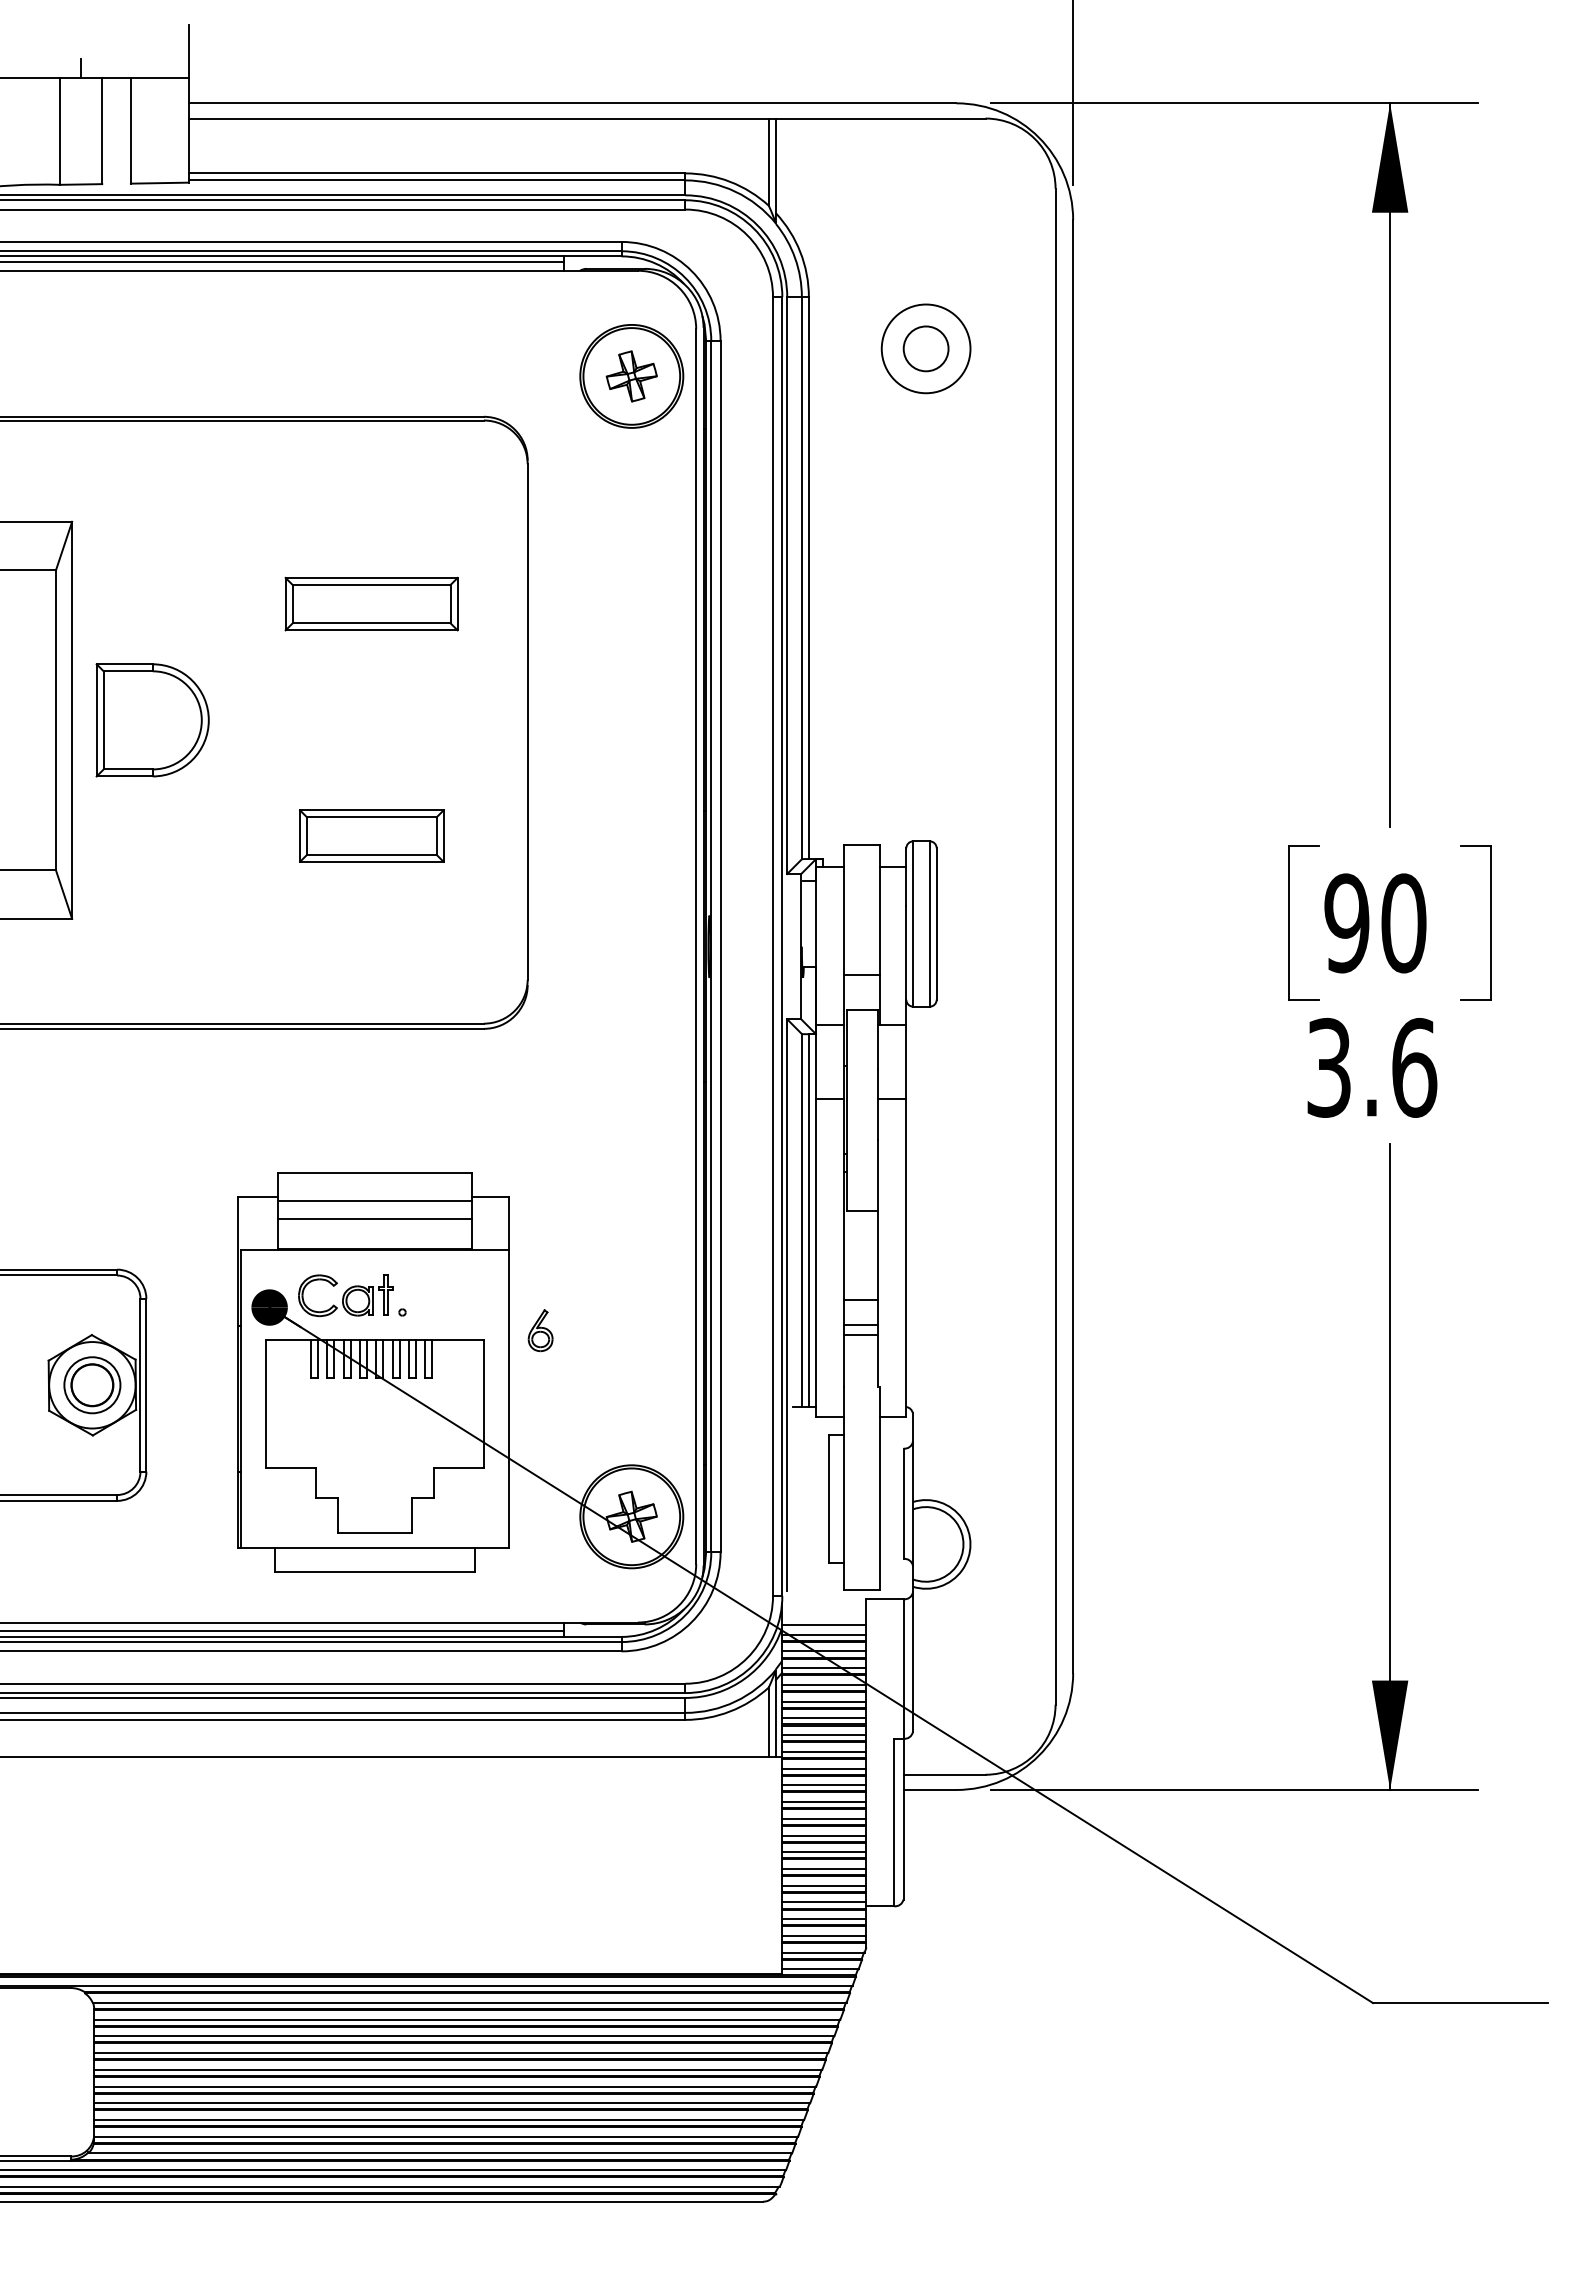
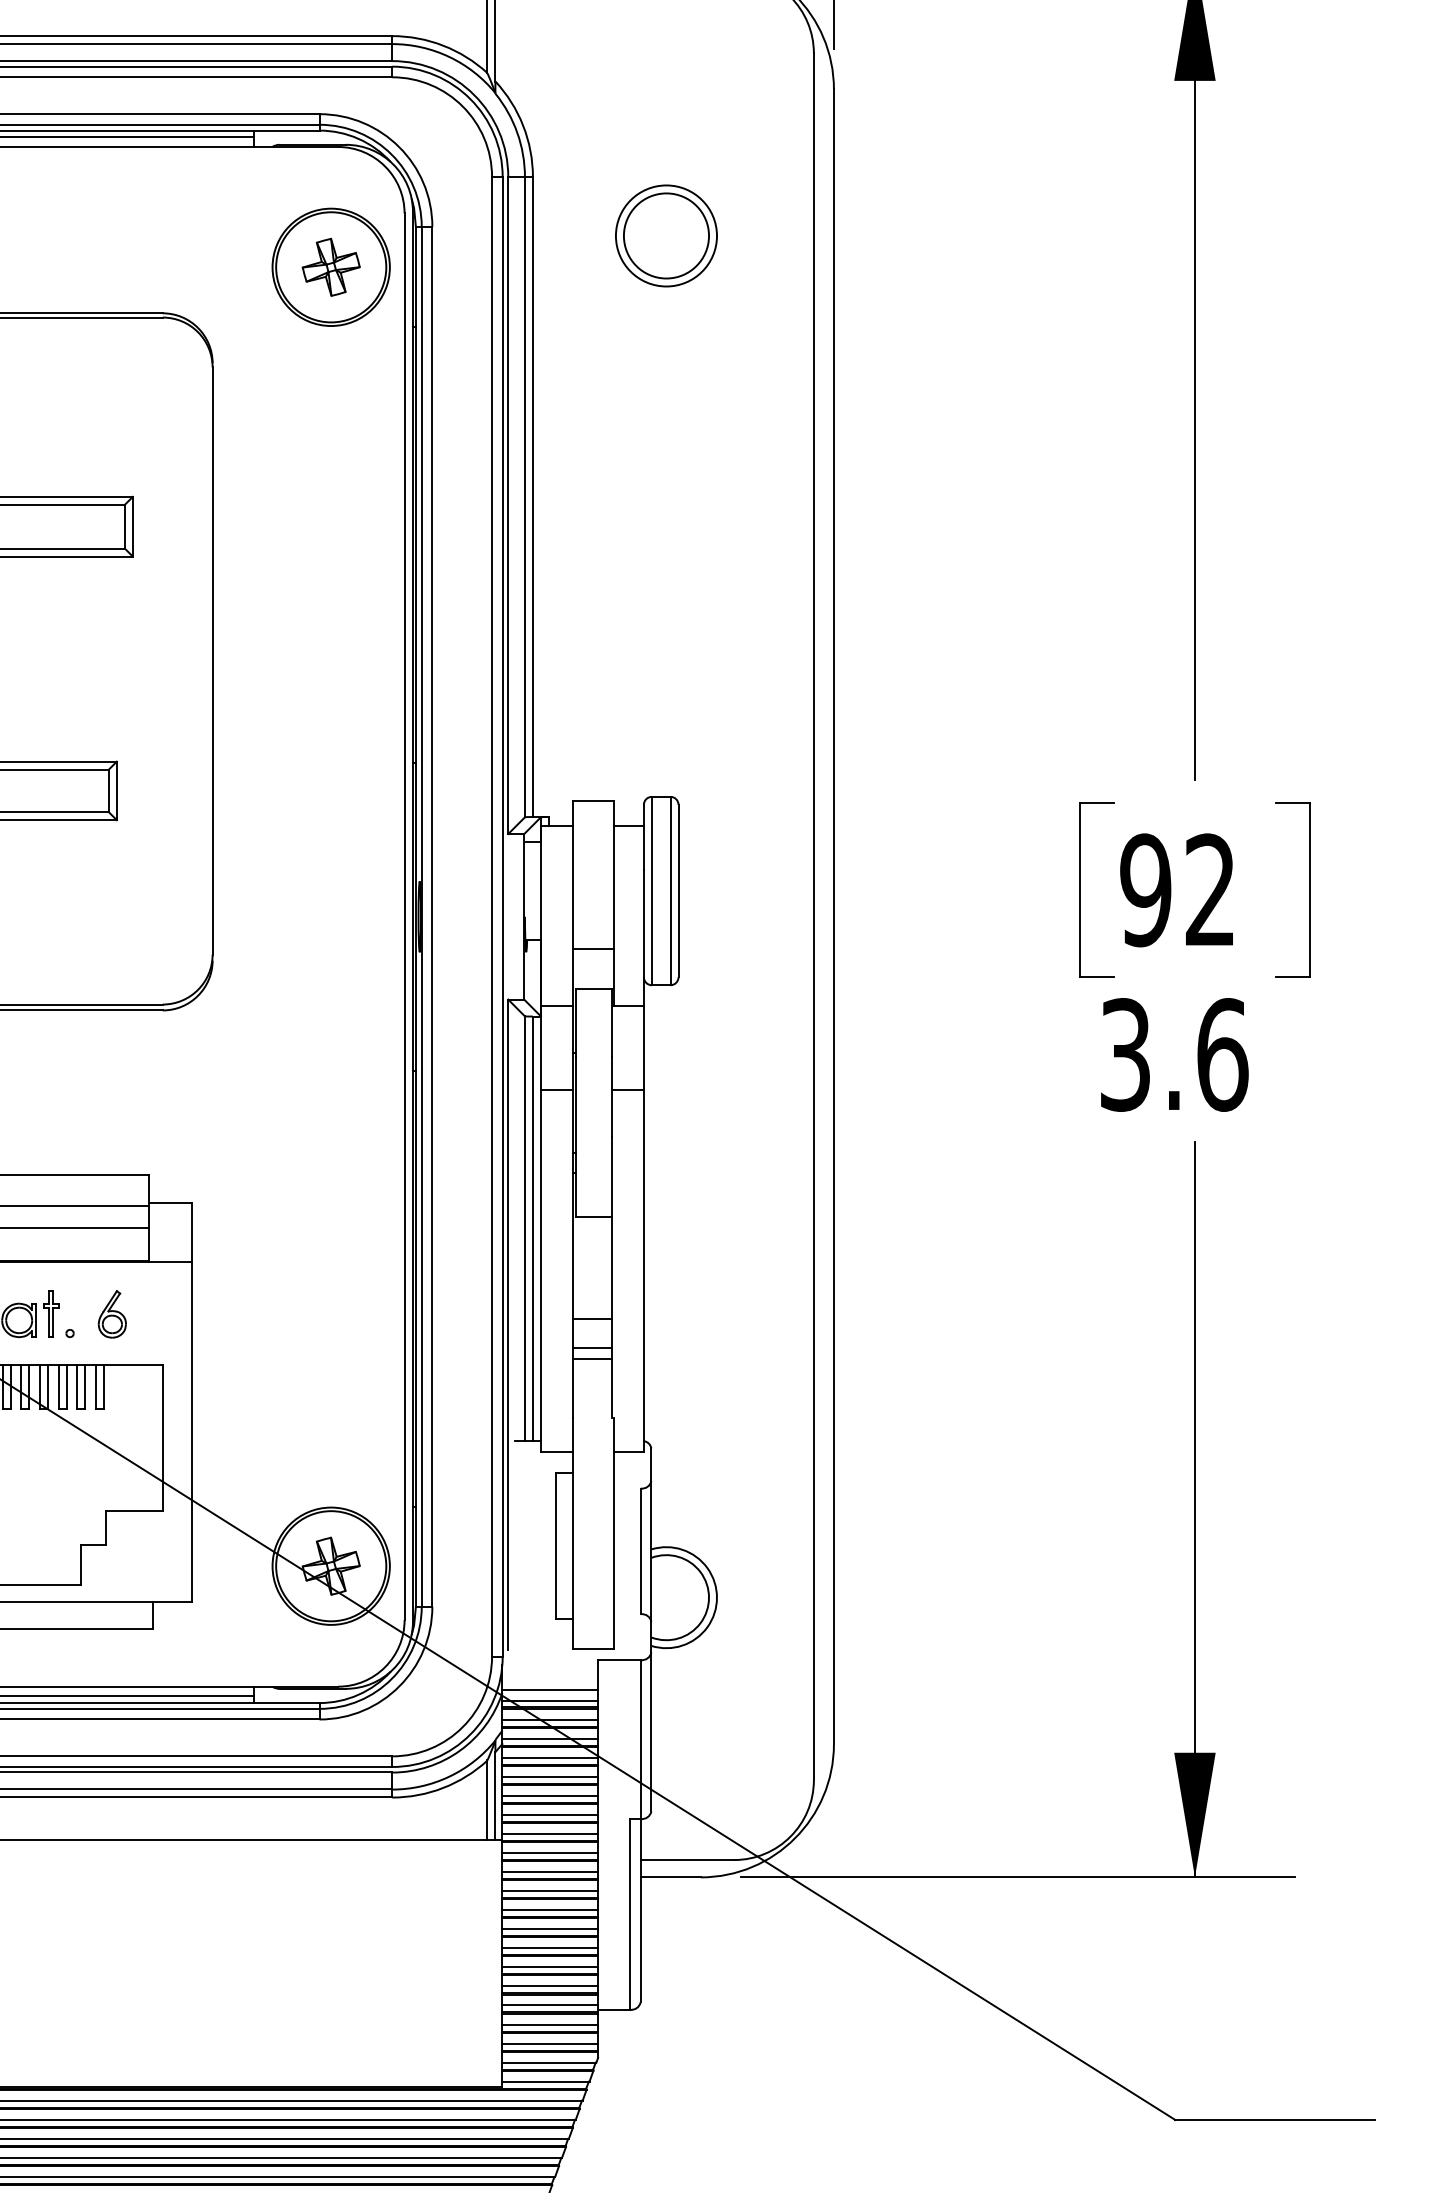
circle: (925, 348) -> (665, 235), size x1.67
text: (1403, 923) -> (1210, 890), 90 -> 92
part: (540, 1330) -> (112, 1314), moved

